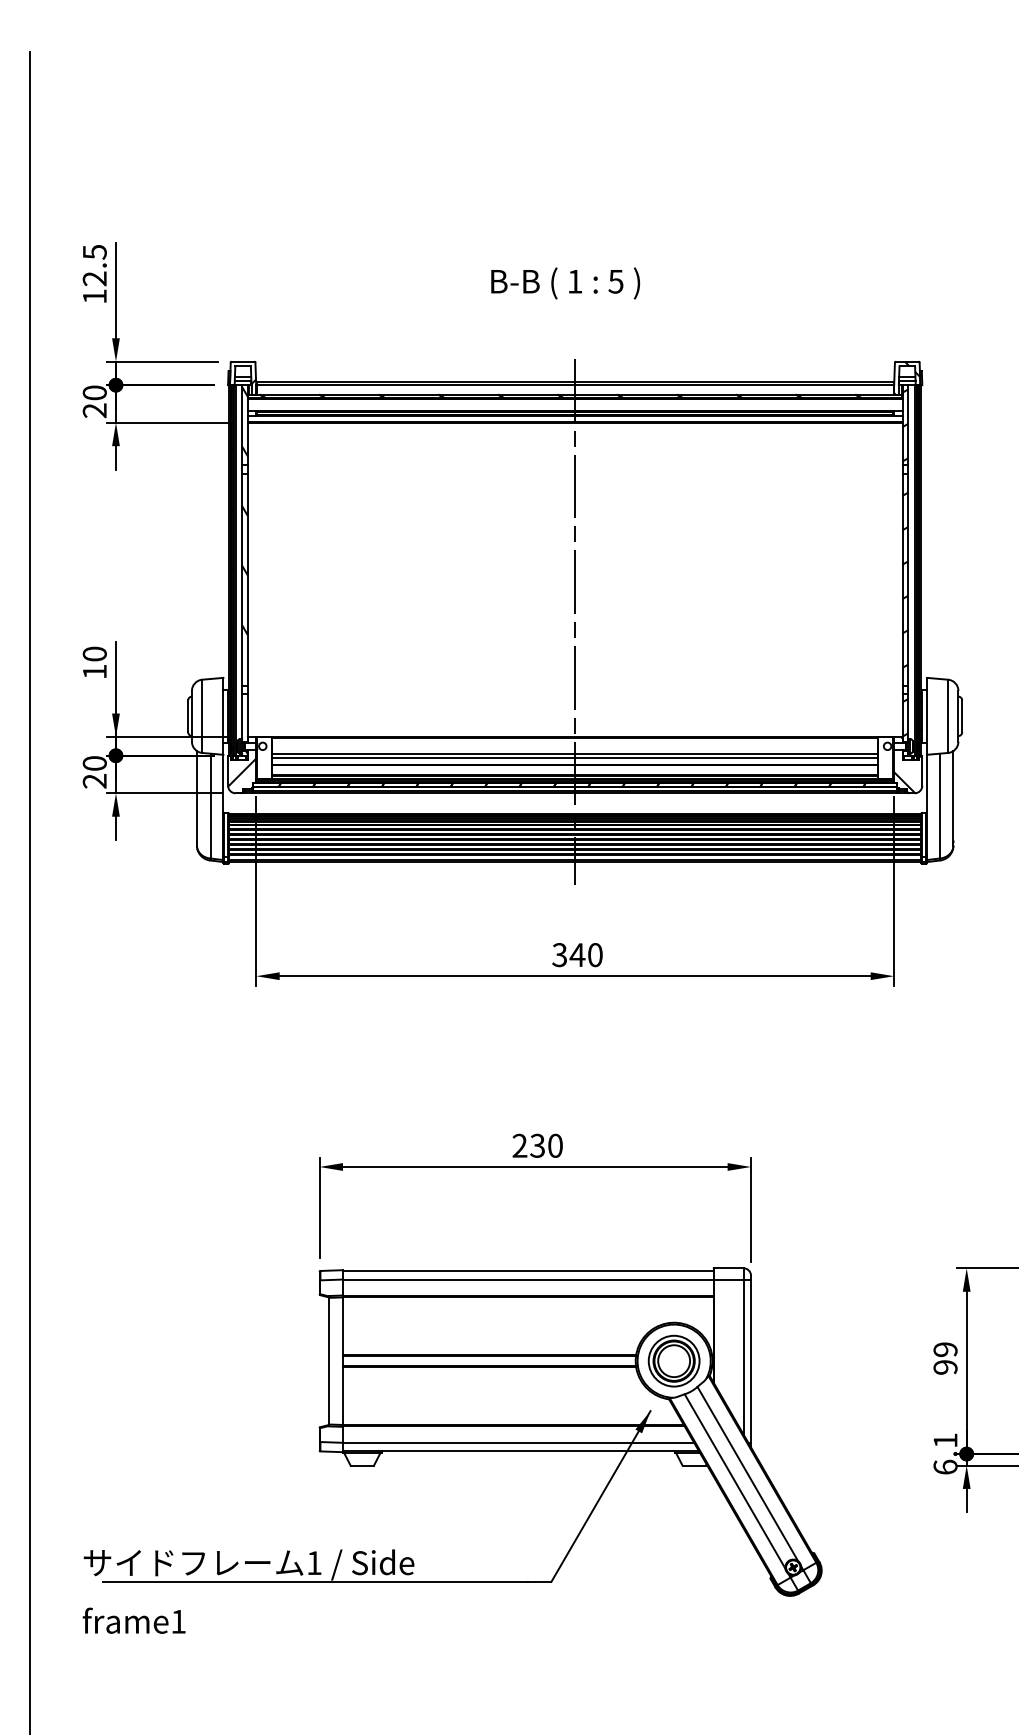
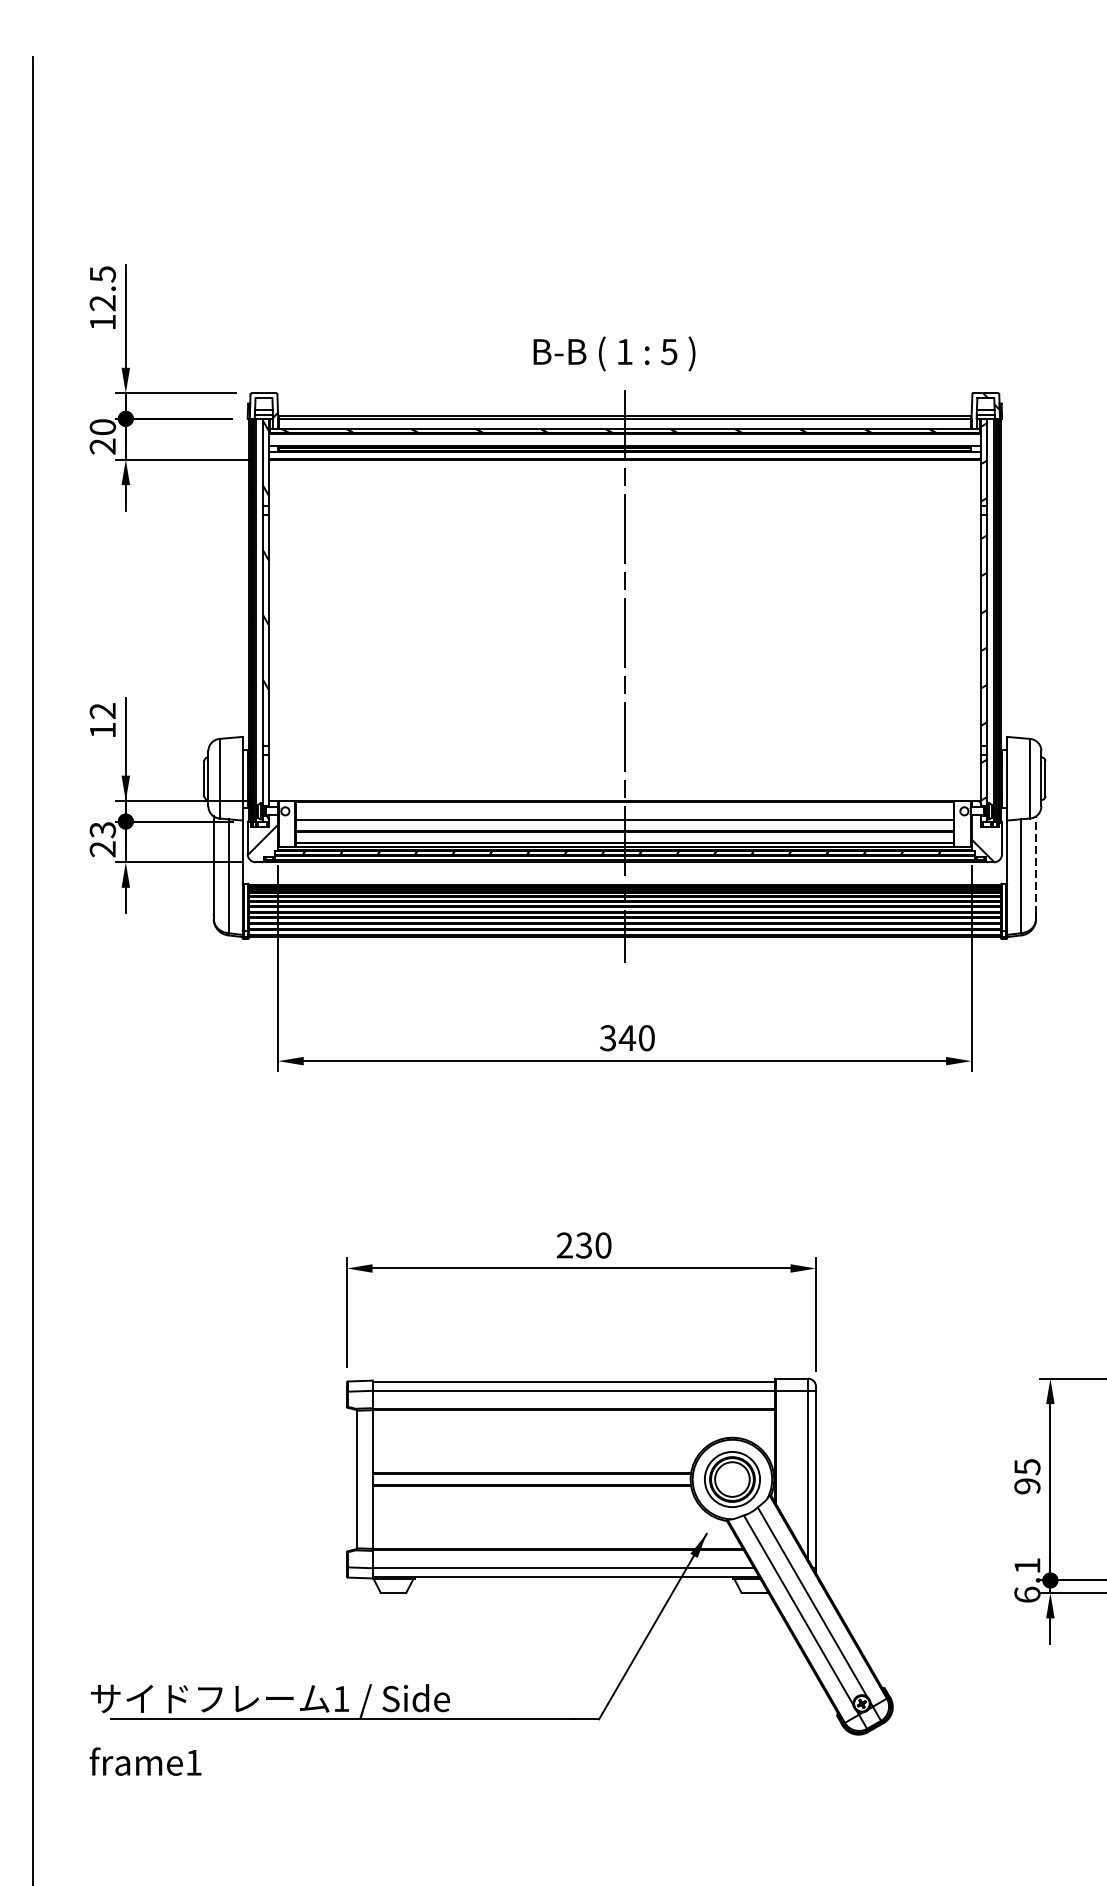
text: (565, 283) -> (614, 353), moved
text: (94, 653) -> (102, 710), 10 -> 12
line: (575, 757) -> (625, 823), removed
text: (94, 763) -> (102, 829), 20 -> 23
line: (953, 795) -> (1036, 864), solid -> dashed
text: (945, 1349) -> (1027, 1466), 99 -> 95

